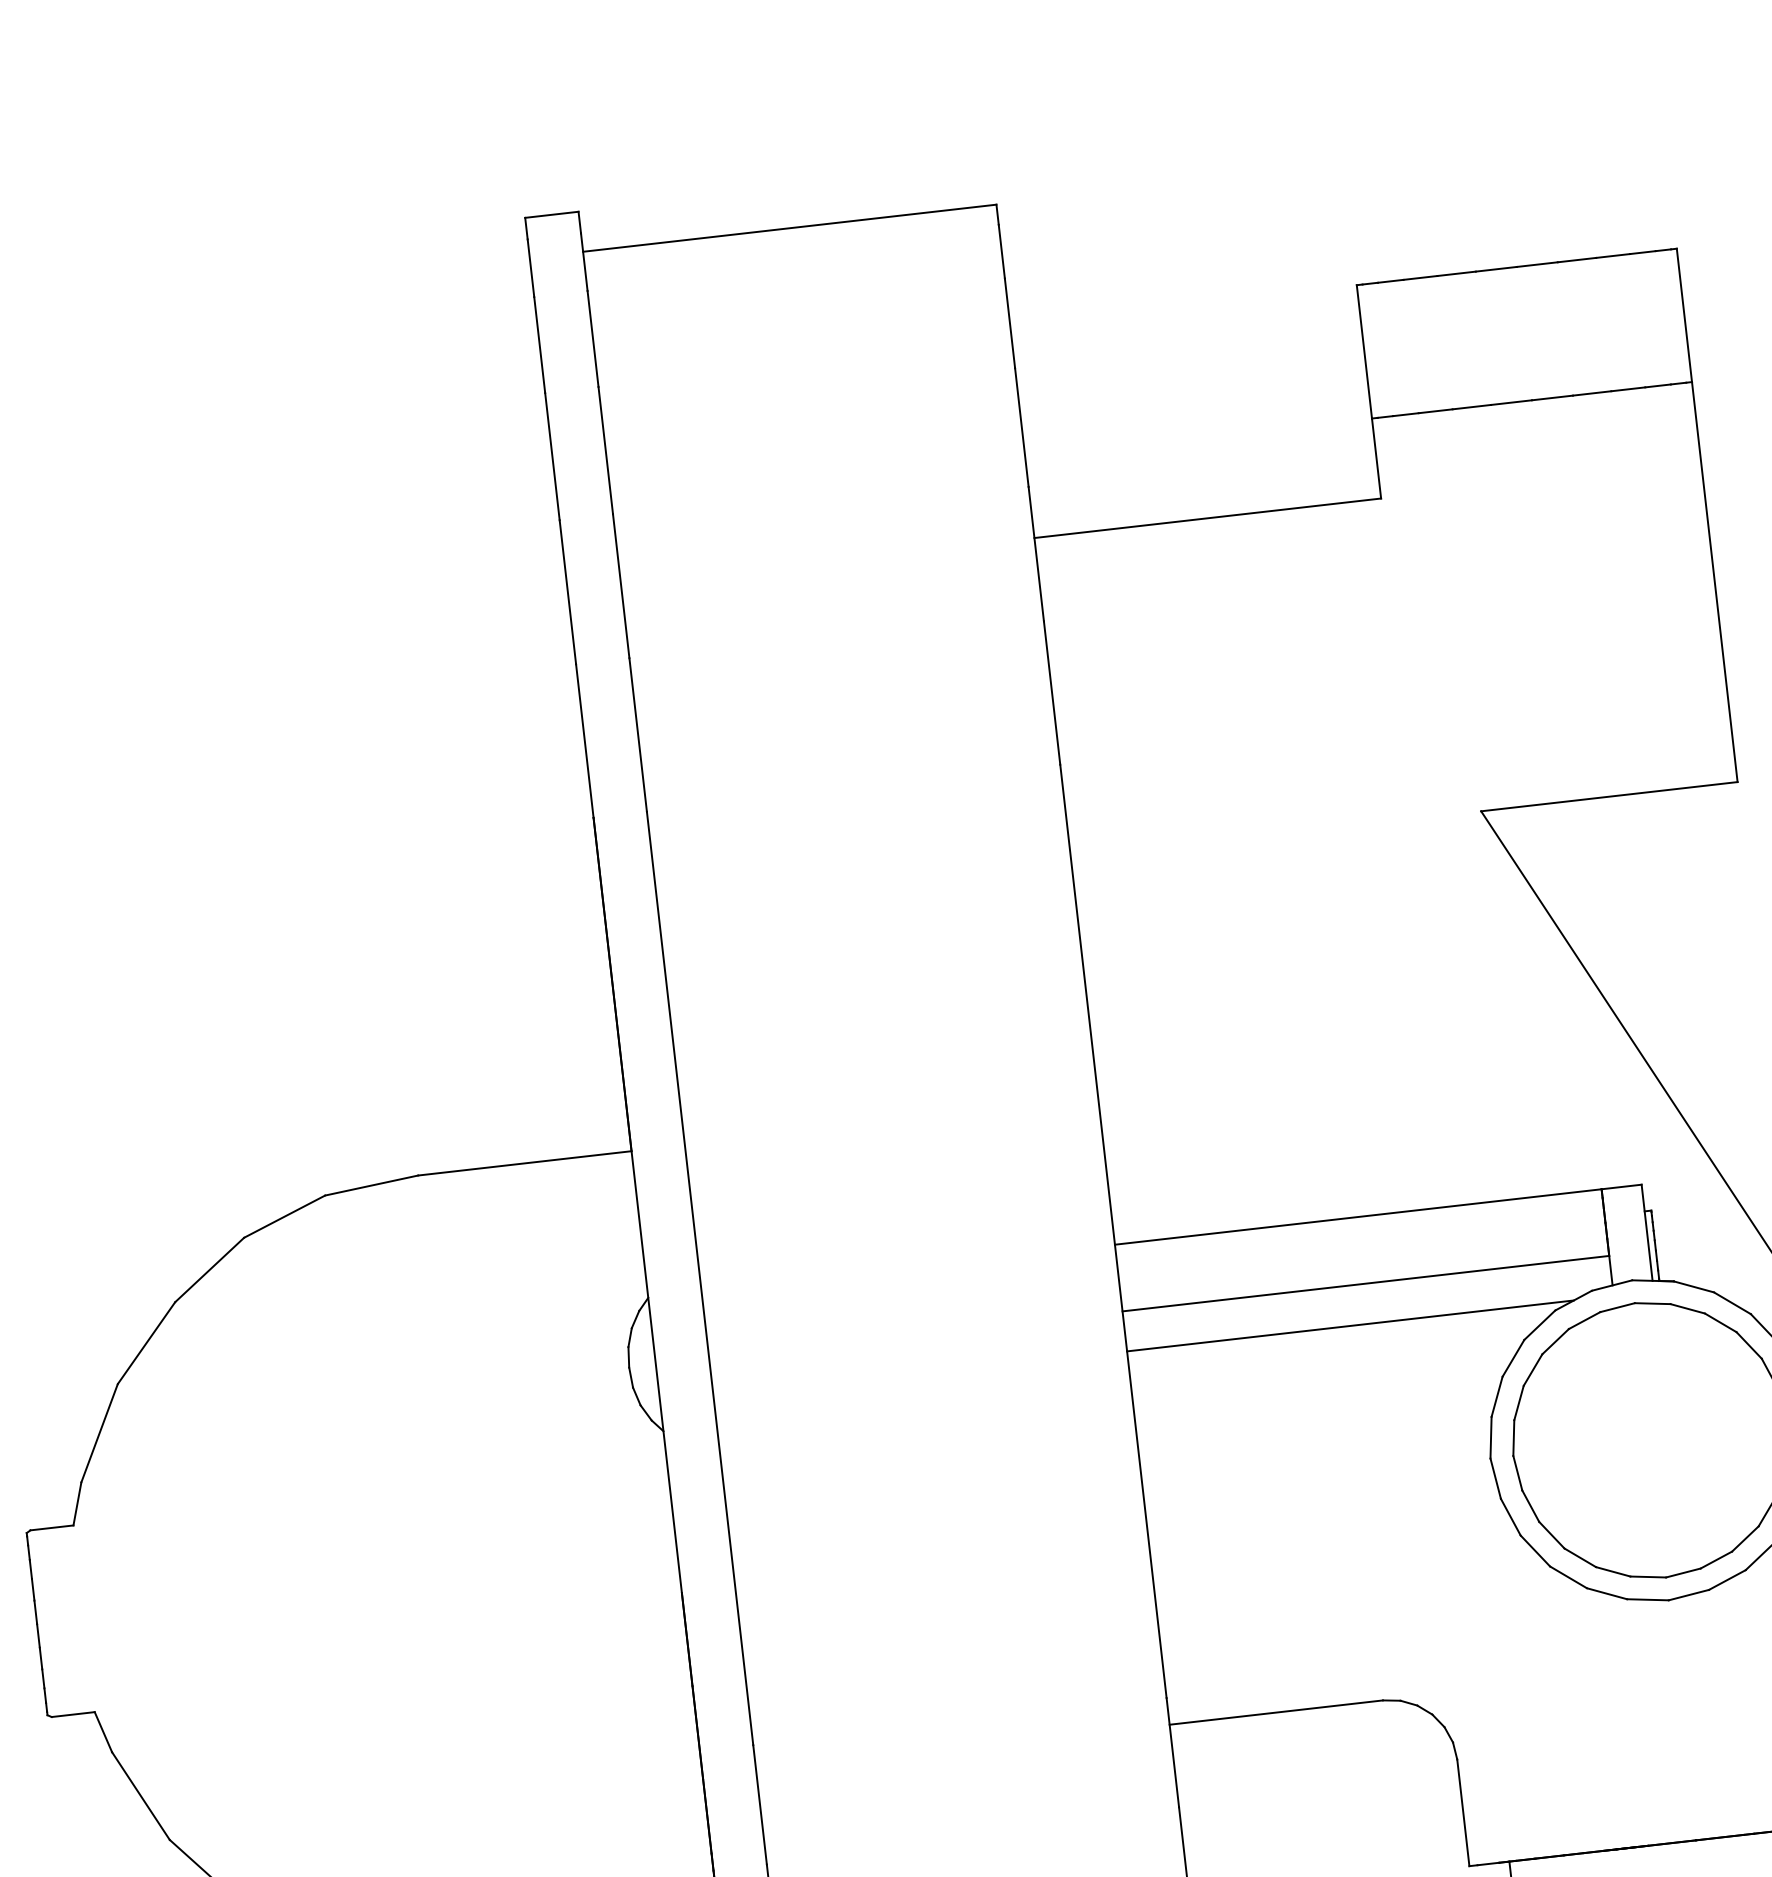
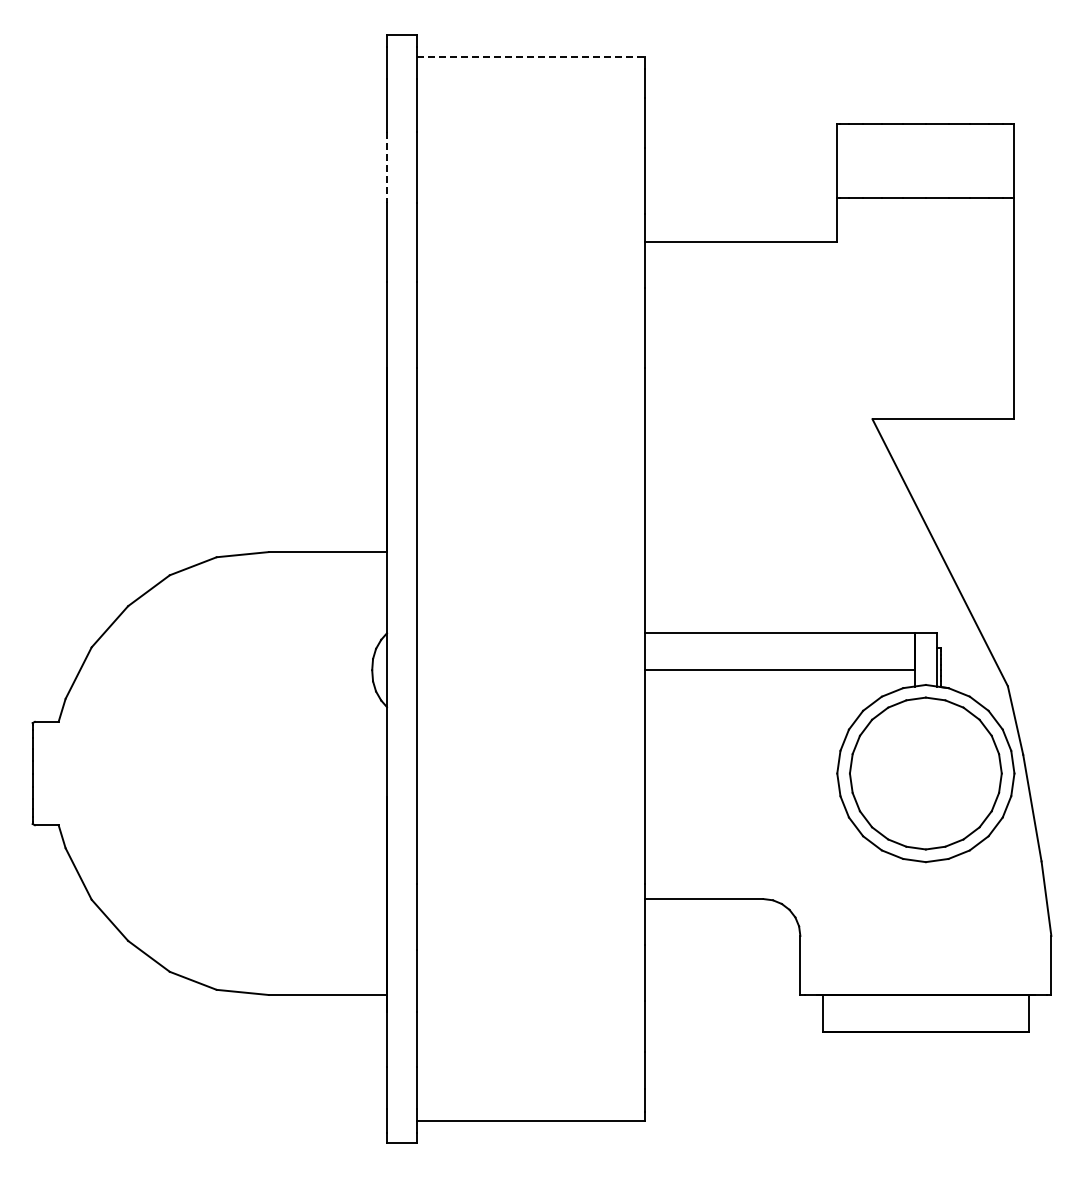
line: (790, 228) -> (531, 57), solid -> dashed
line: (551, 458) -> (386, 168), solid -> dashed
line: (1349, 1326) -> (768, 692), removed

